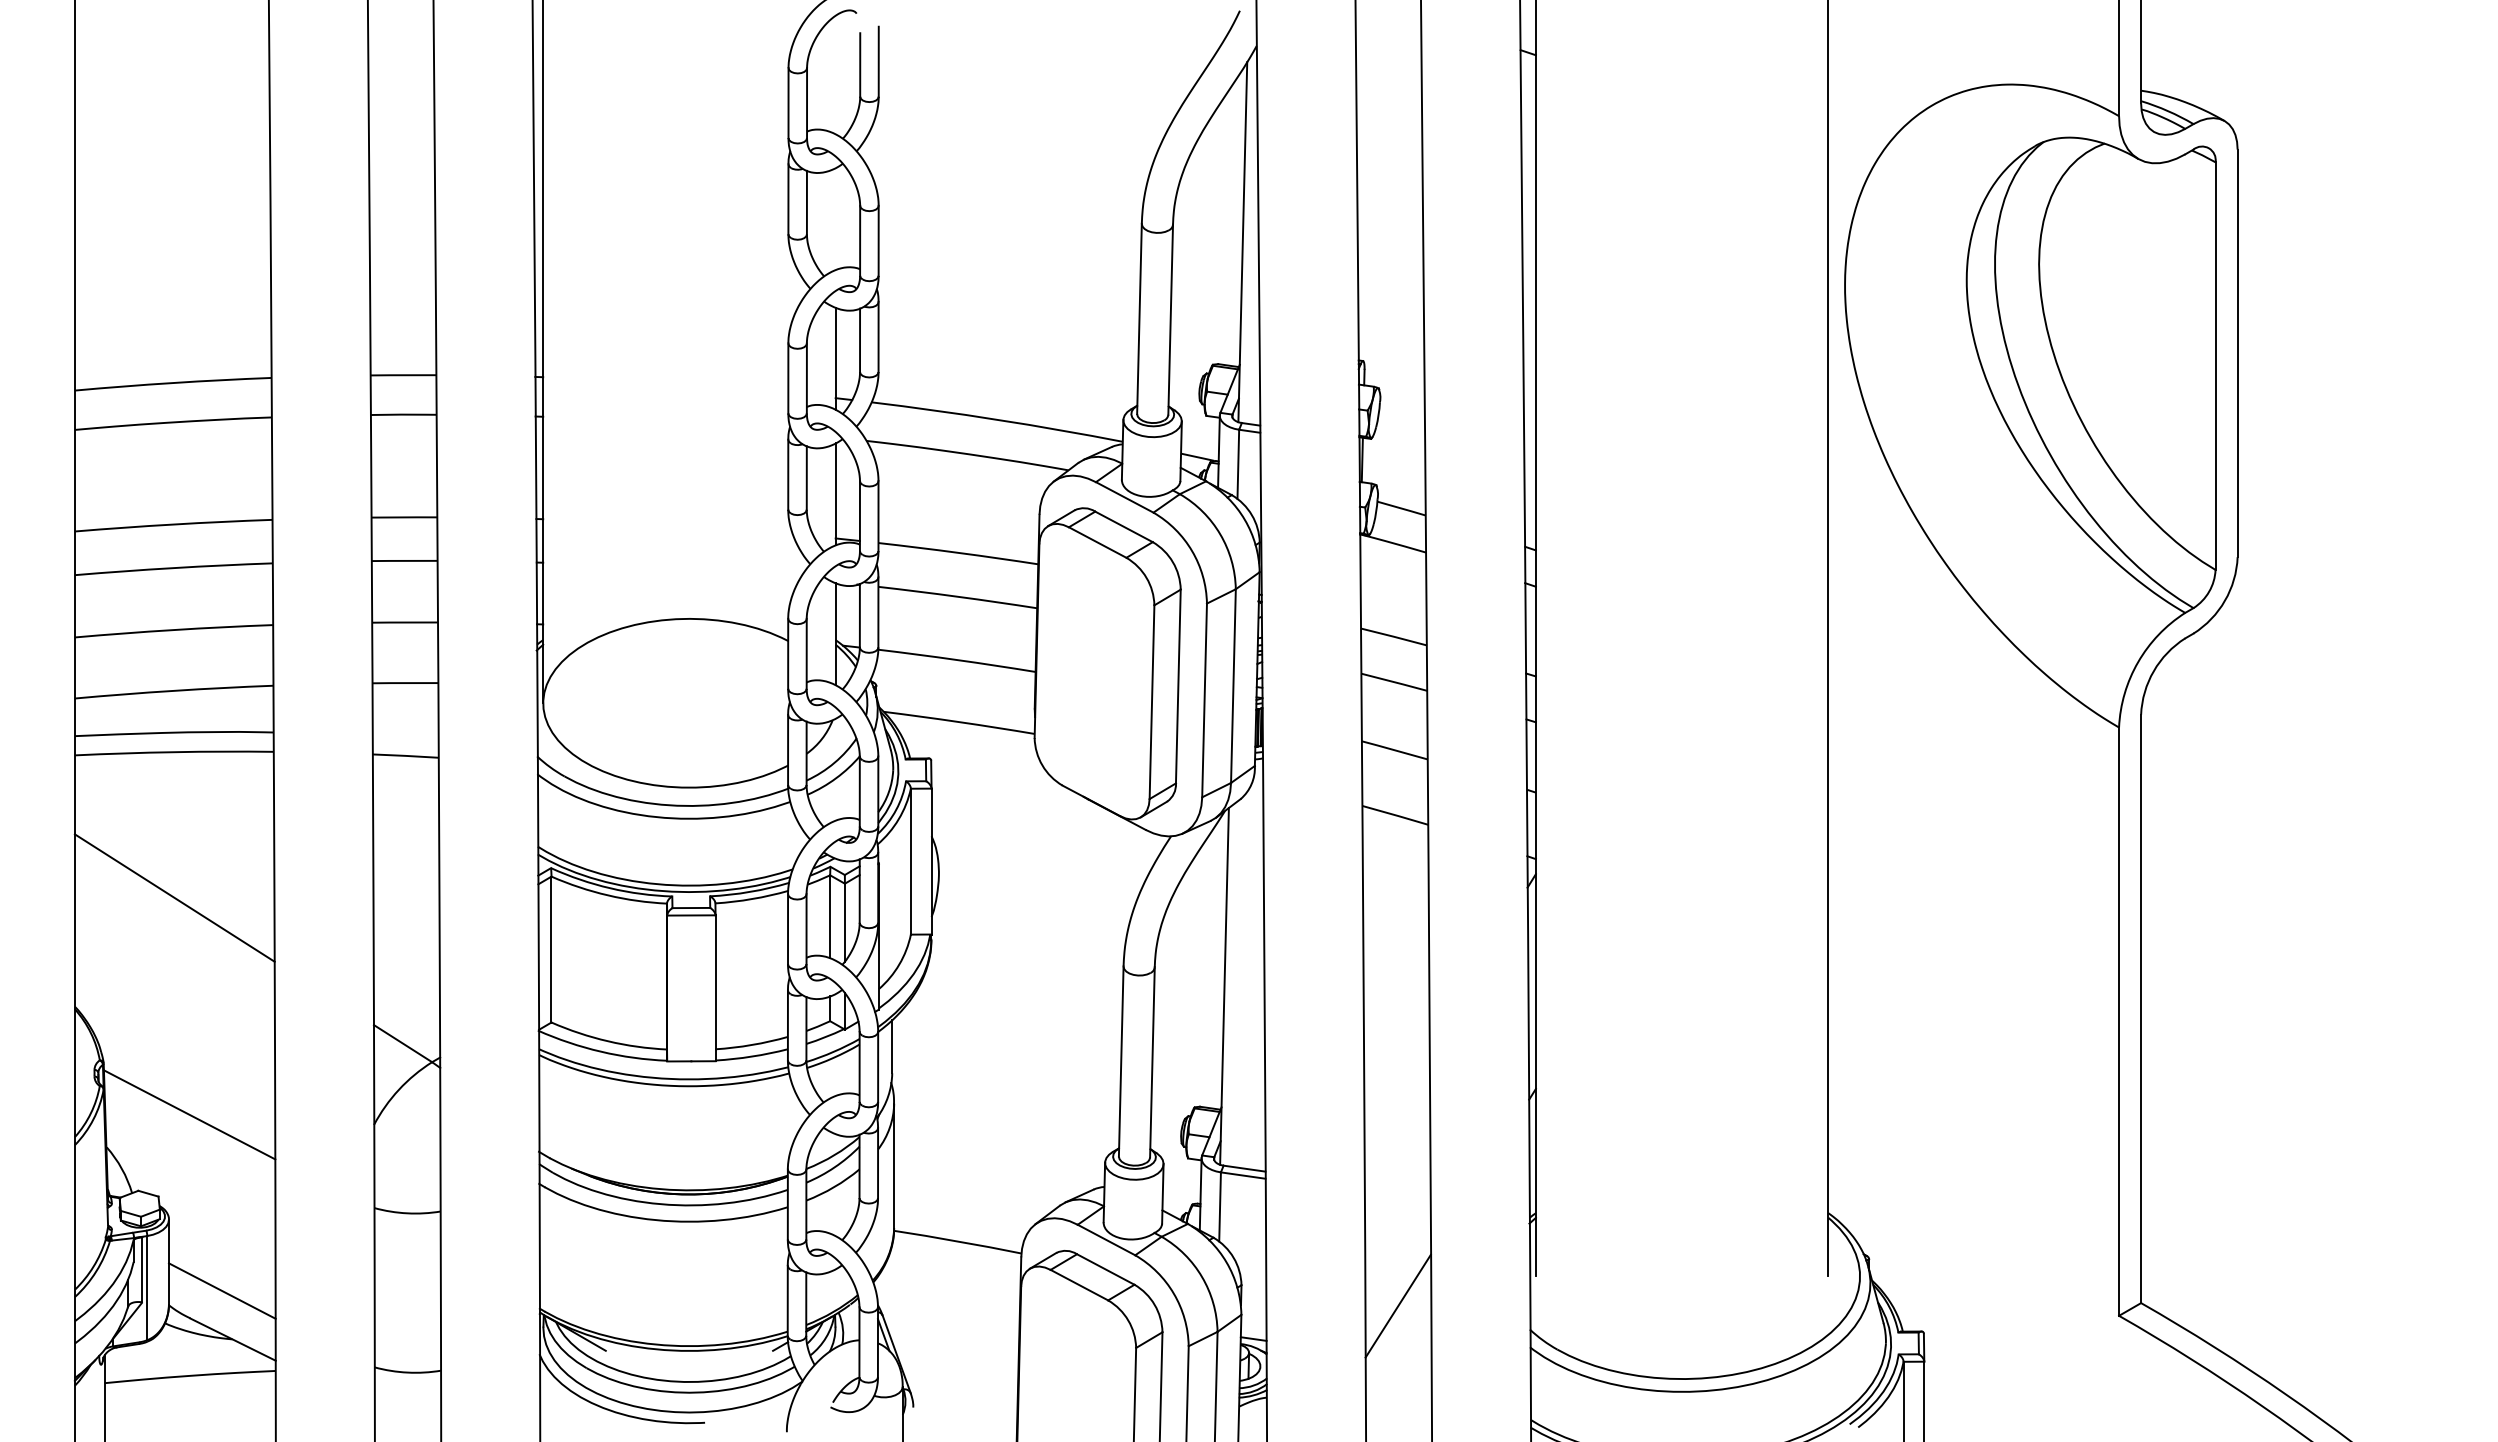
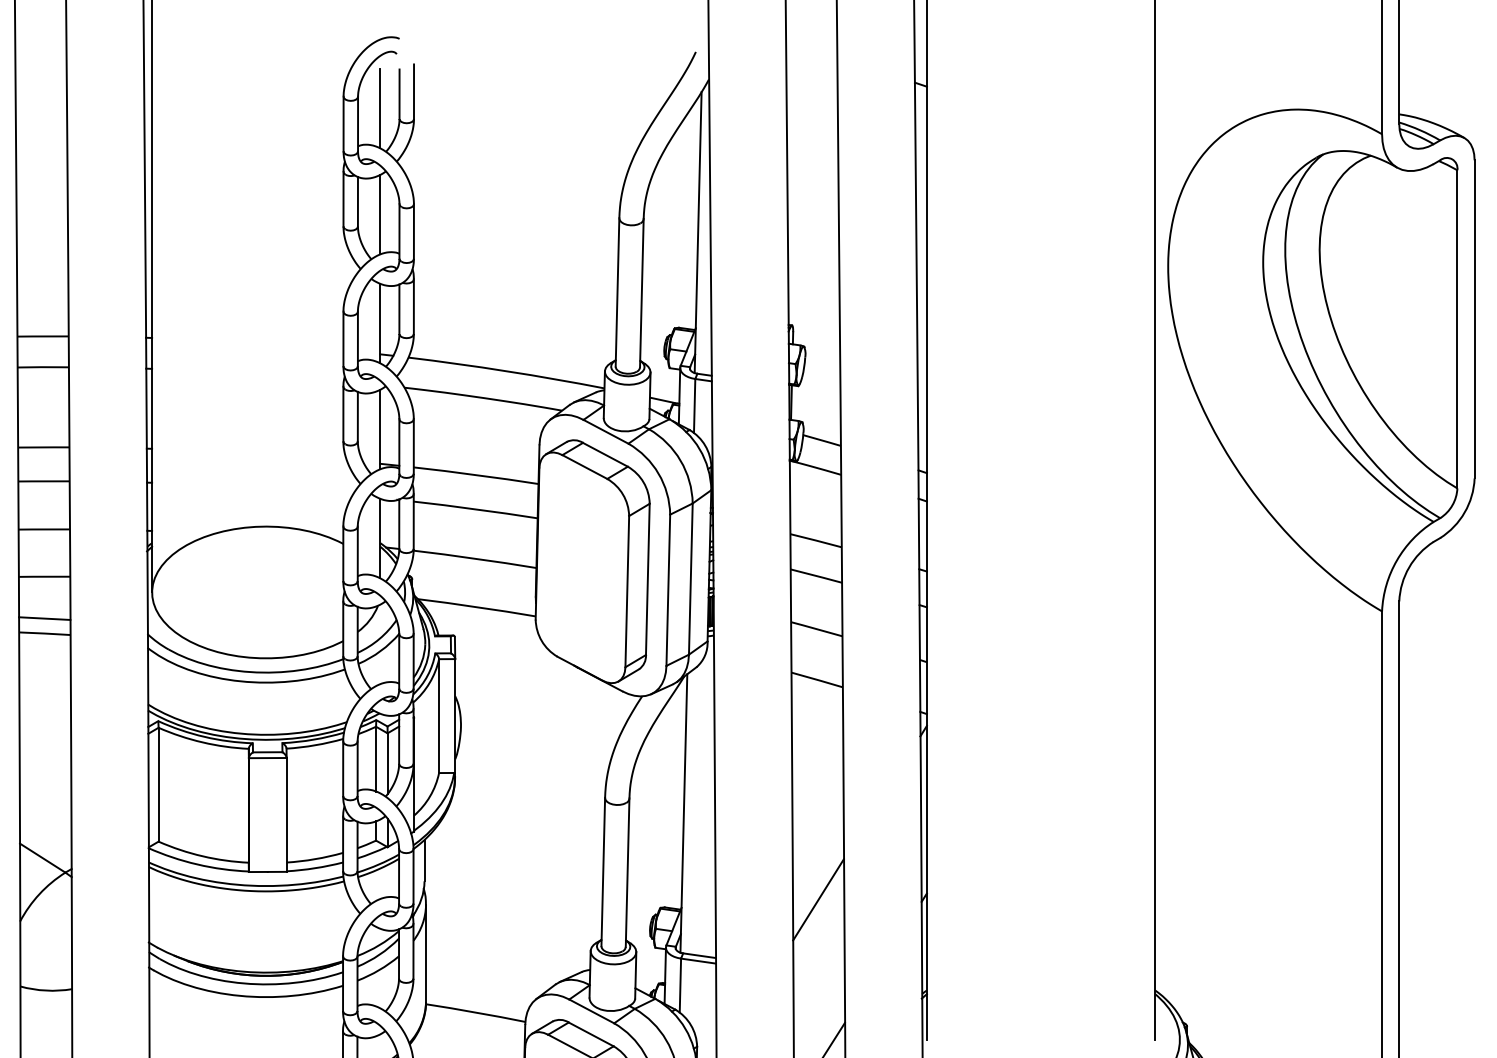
line: (835, 83) -> (380, 108), added
line: (835, 219) -> (380, 214), added
line: (405, 736) -> (44, 618), added
line: (1396, 1097) -> (818, 900), added

